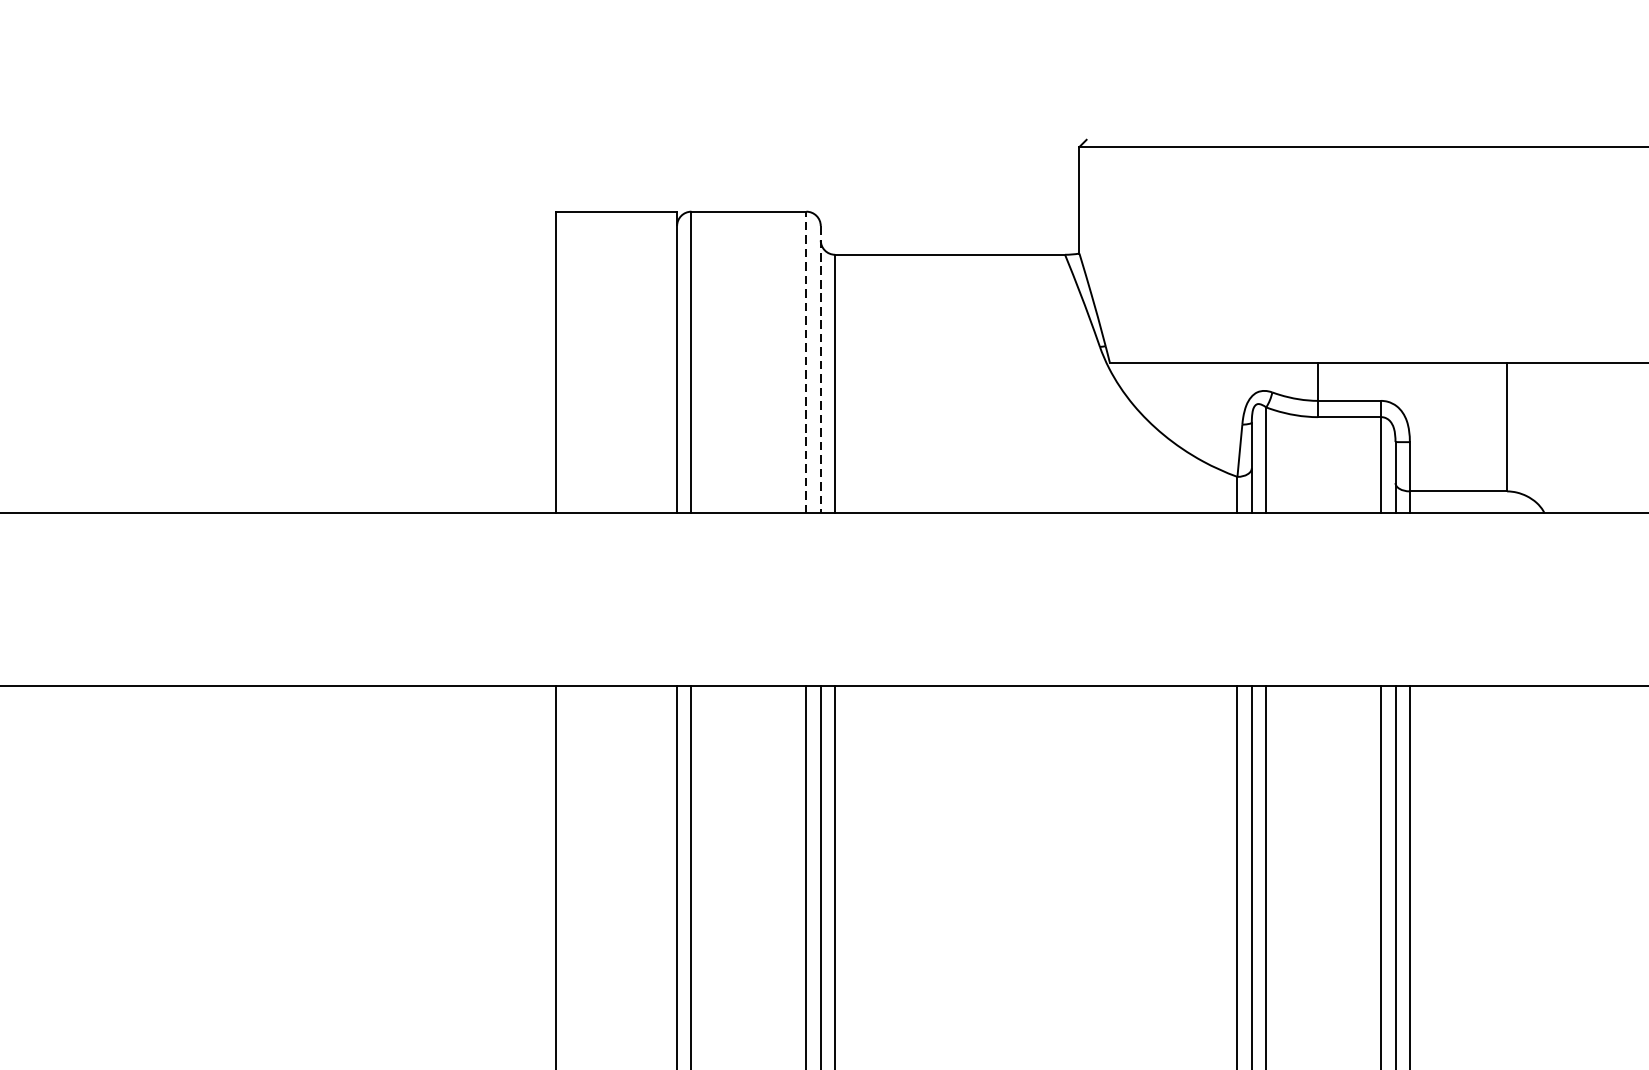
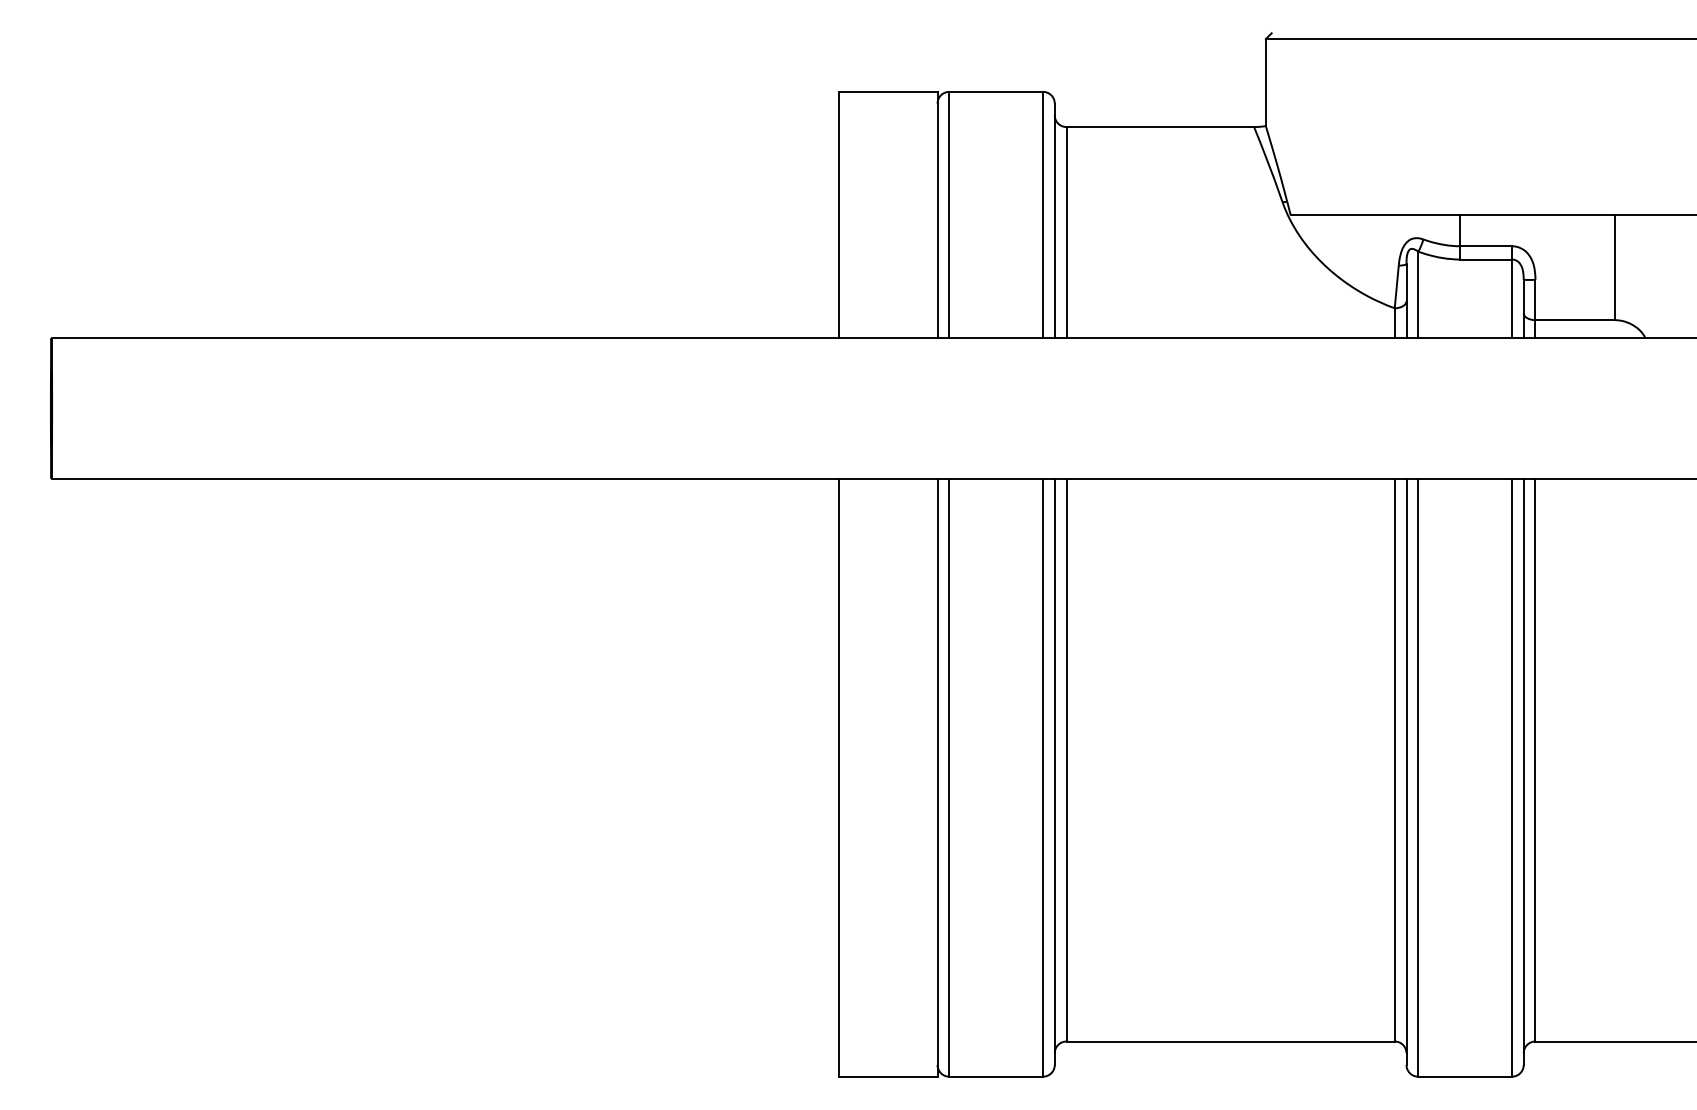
line: (806, 361) -> (1043, 214), dashed -> solid
line: (820, 370) -> (1054, 221), dashed -> solid

